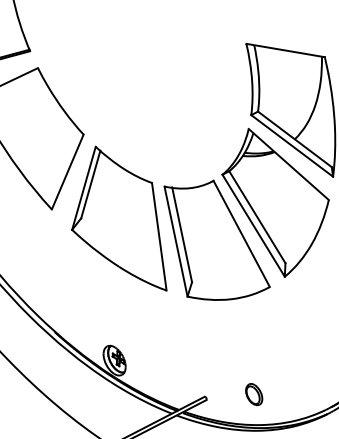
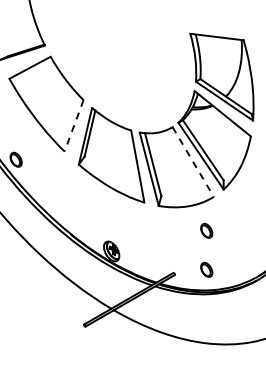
line: (66, 172) -> (73, 126), solid -> dashed
line: (242, 234) -> (193, 162), solid -> dashed
part: (256, 336) -> (206, 230), added

